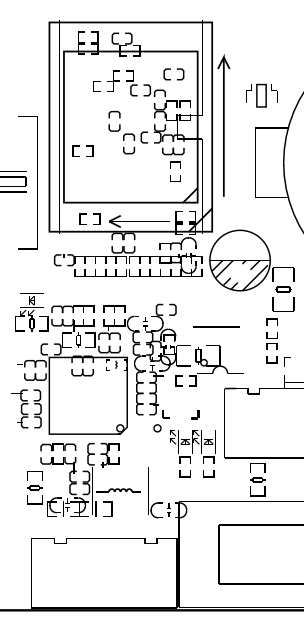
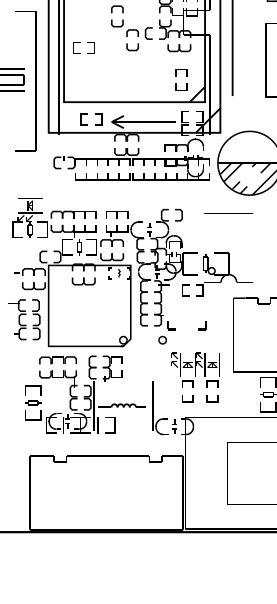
part: (175, 171) -> (181, 79), moved
line: (216, 326) -> (229, 212), moved
part: (192, 453) -> (195, 377), moved

